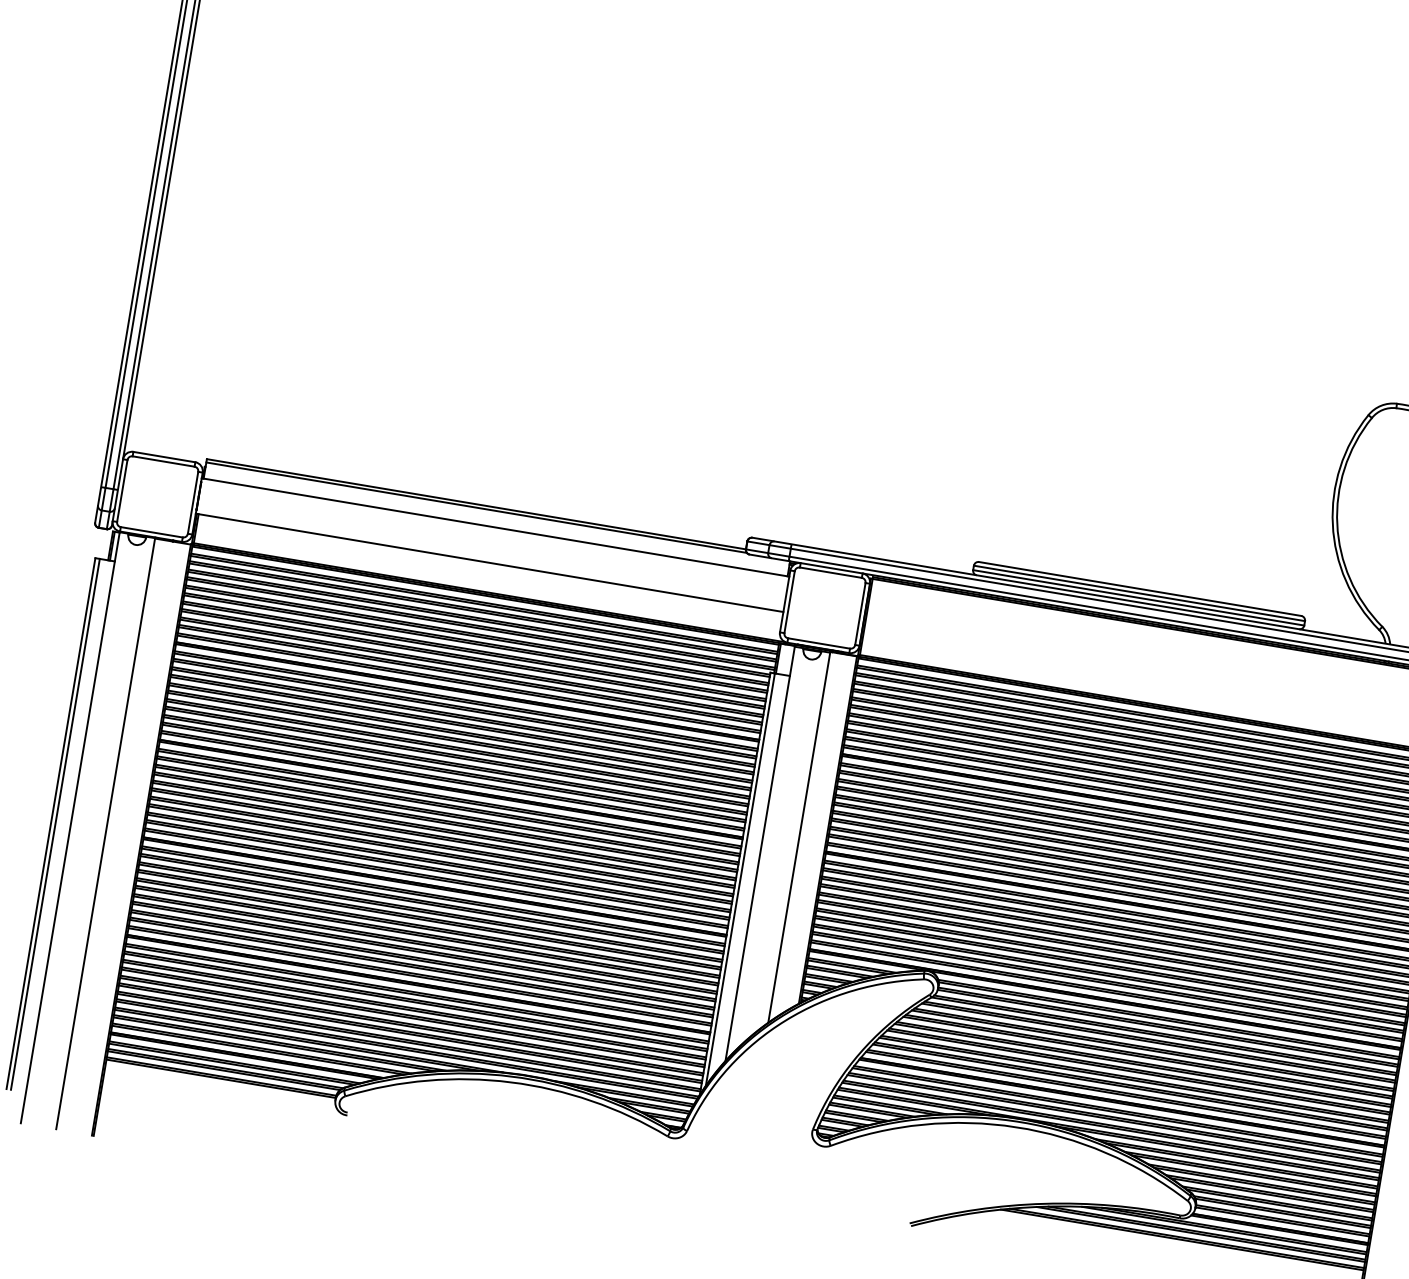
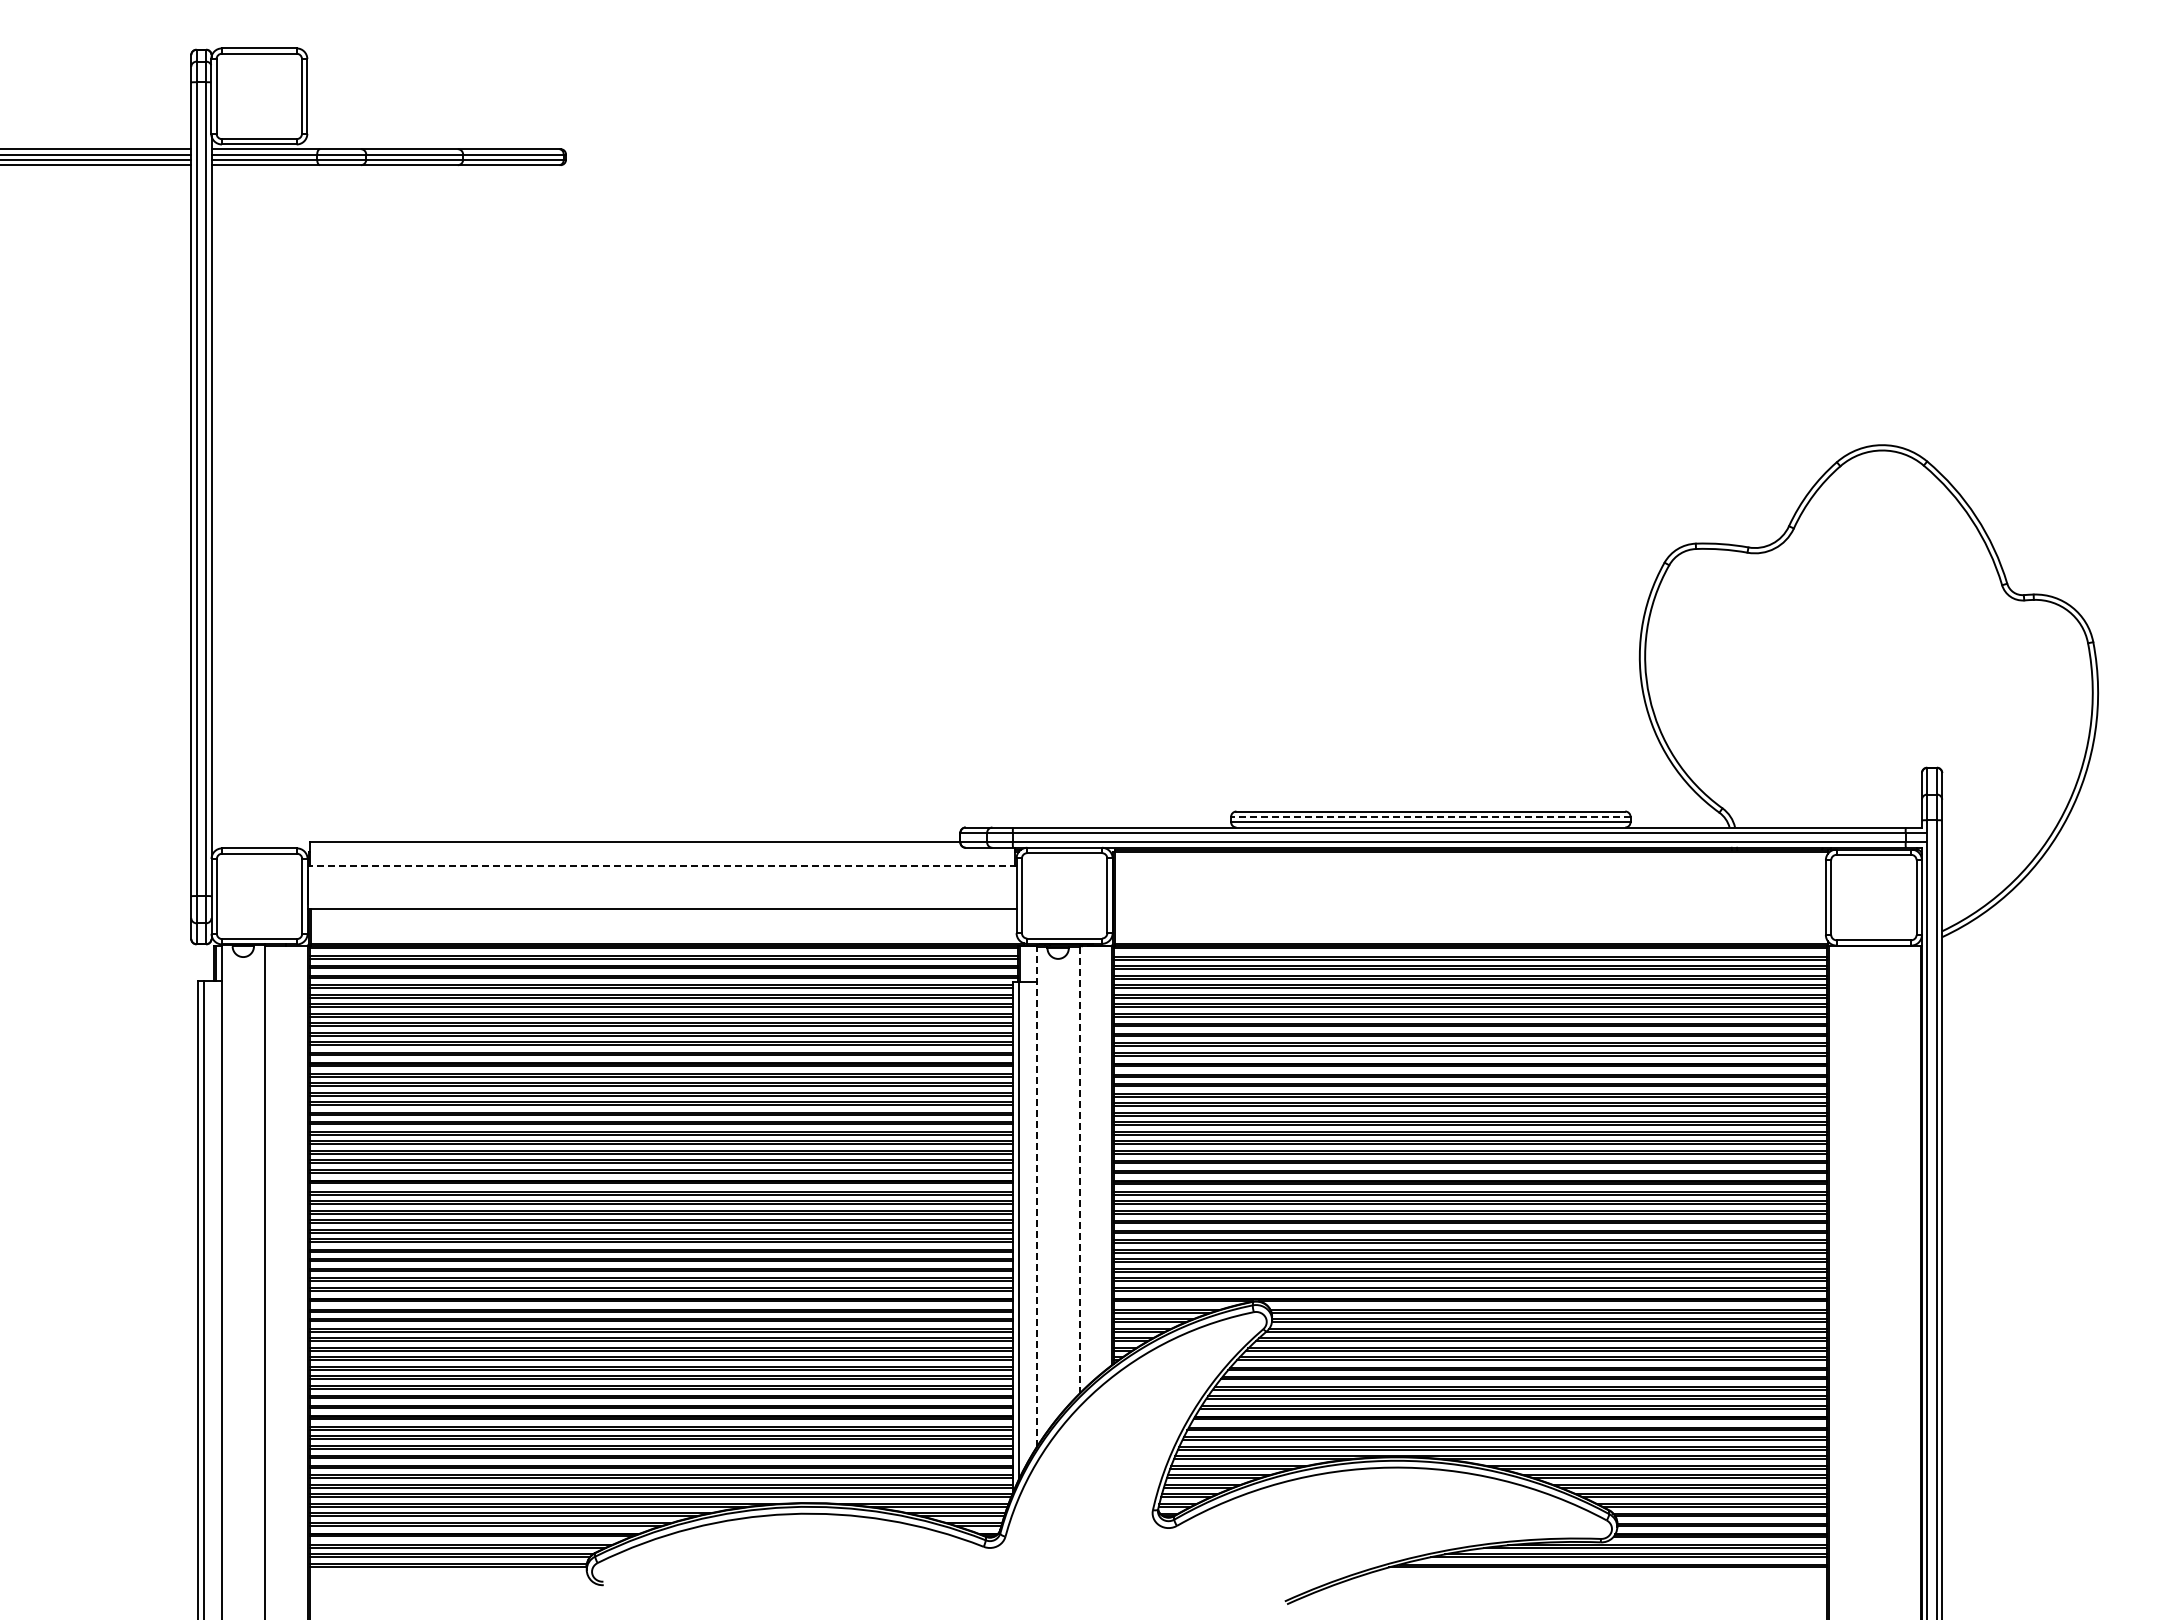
line: (476, 507) -> (635, 846), removed
line: (495, 527) -> (661, 865), solid -> dashed
line: (1139, 593) -> (1430, 816), solid -> dashed
line: (799, 836) -> (1079, 1168), solid -> dashed
line: (759, 853) -> (1036, 1196), solid -> dashed

